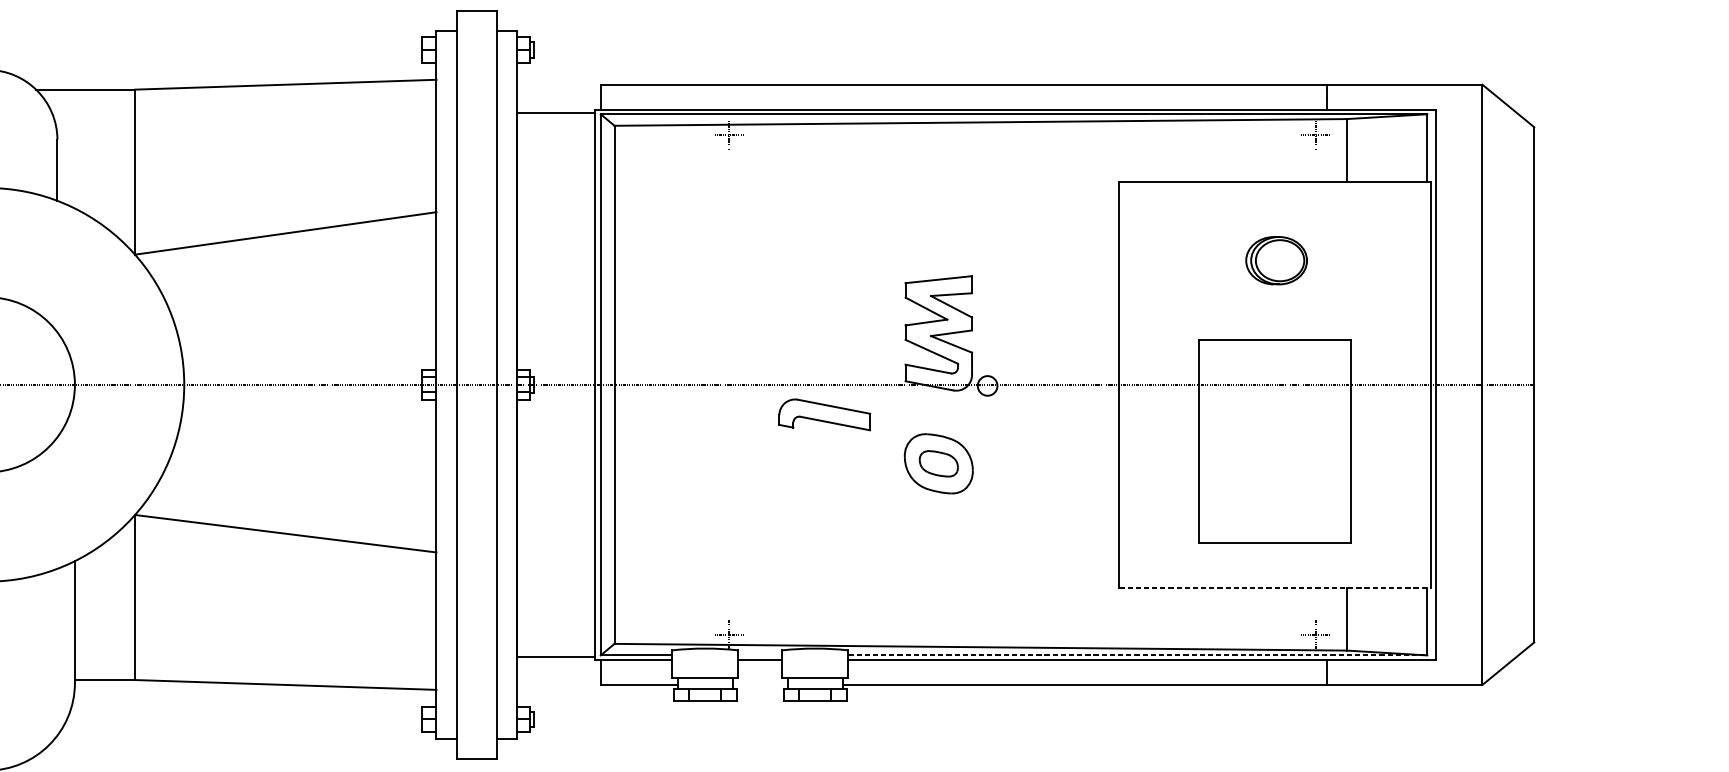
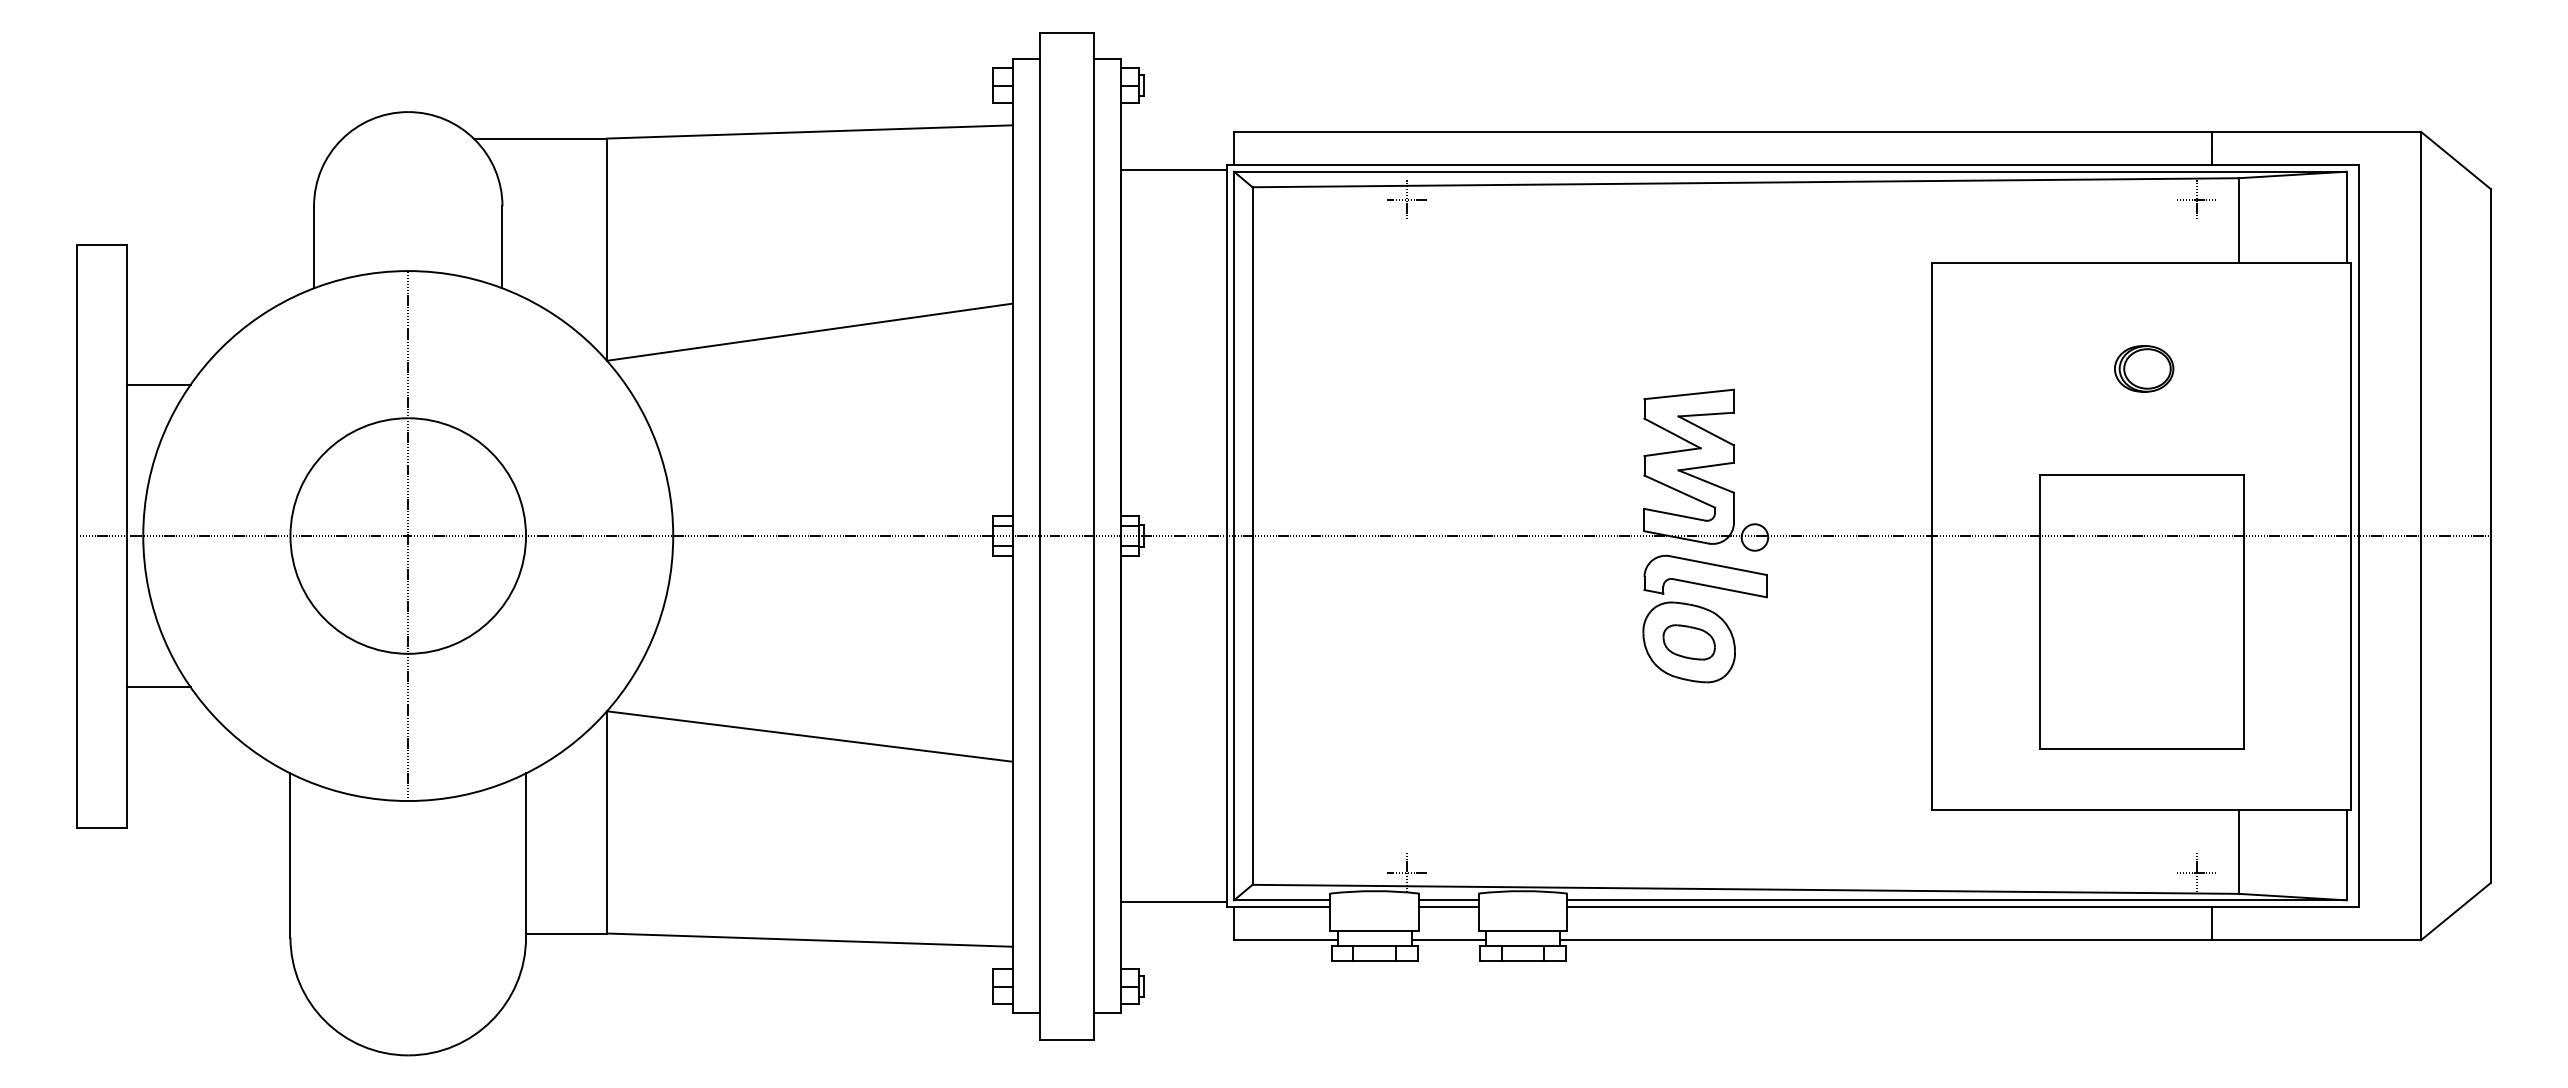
part: (1276, 260) -> (2144, 368), size x0.71
part: (824, 414) -> (1705, 576), moved
line: (1275, 587) -> (2142, 809), dashed -> solid
line: (760, 655) -> (1448, 900), added
line: (1138, 655) -> (1957, 900), dashed -> solid
line: (760, 685) -> (1448, 940), added

